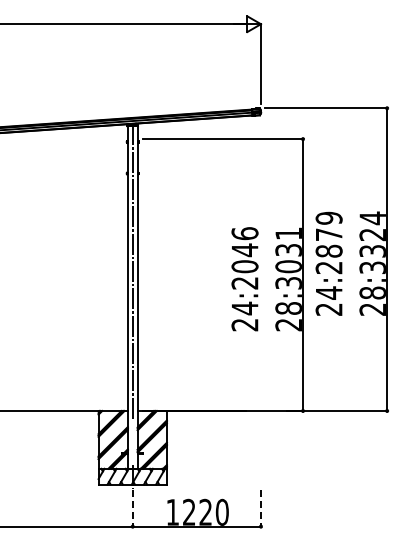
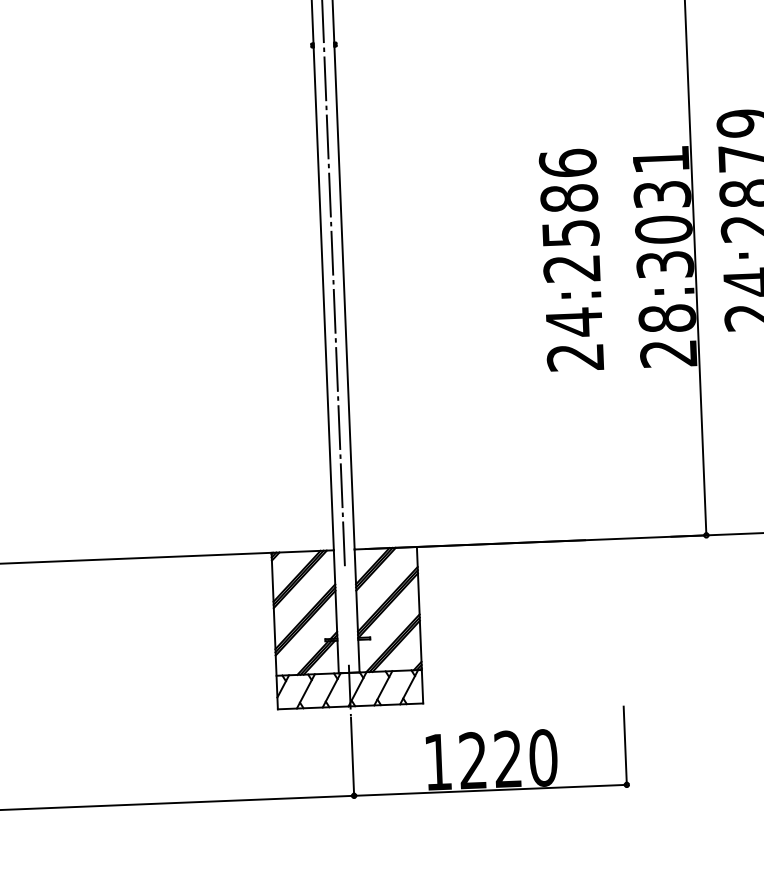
text: (244, 258) -> (568, 216), 24:2046 -> 24:2586
line: (132, 508) -> (352, 757), dashed -> solid
line: (260, 508) -> (624, 746), dashed -> solid

